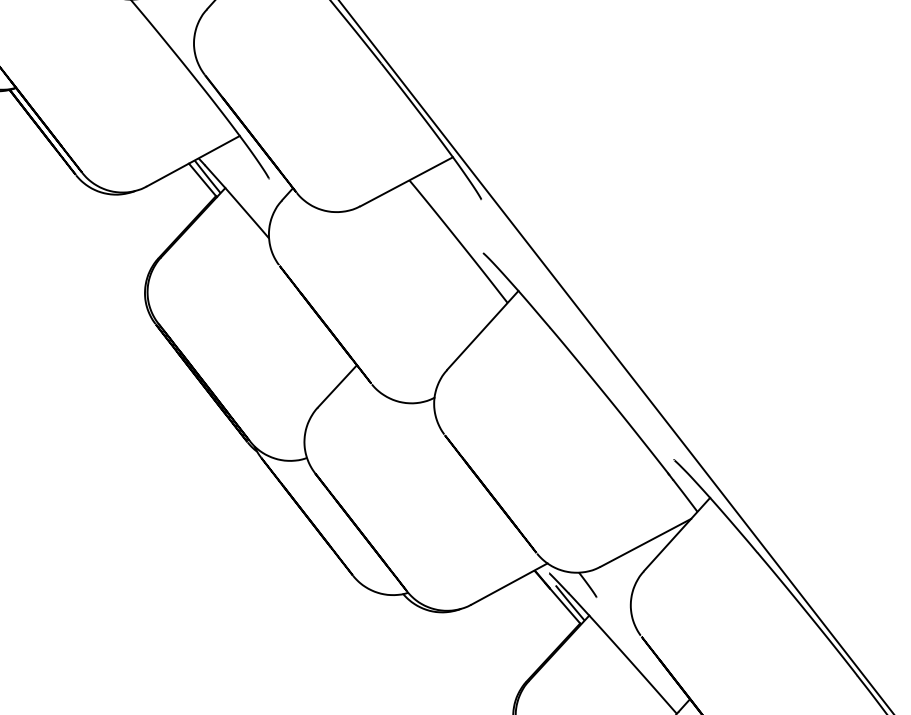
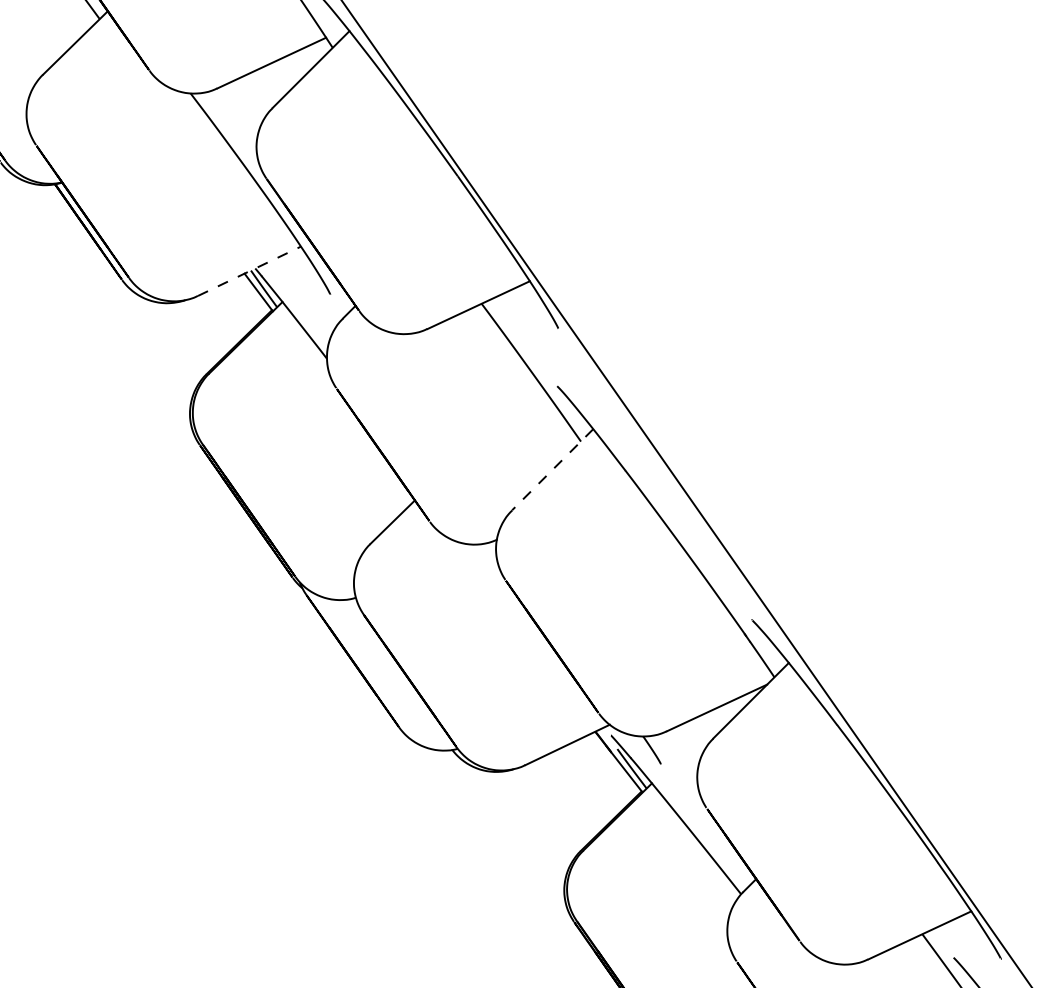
line: (193, 161) -> (249, 271), solid -> dashed
line: (482, 331) -> (552, 470), solid -> dashed

